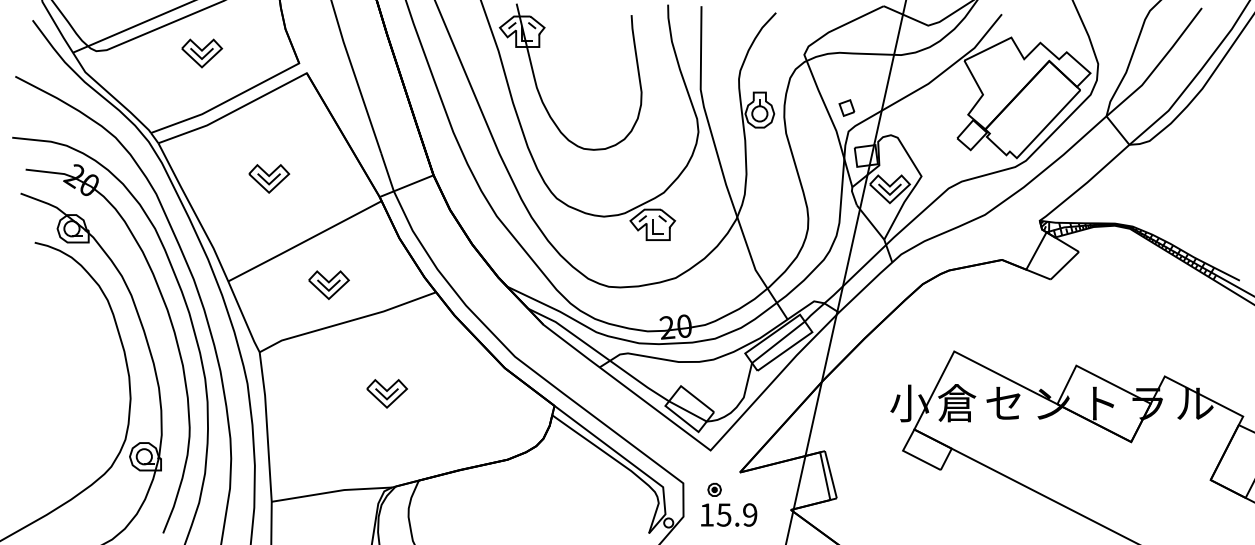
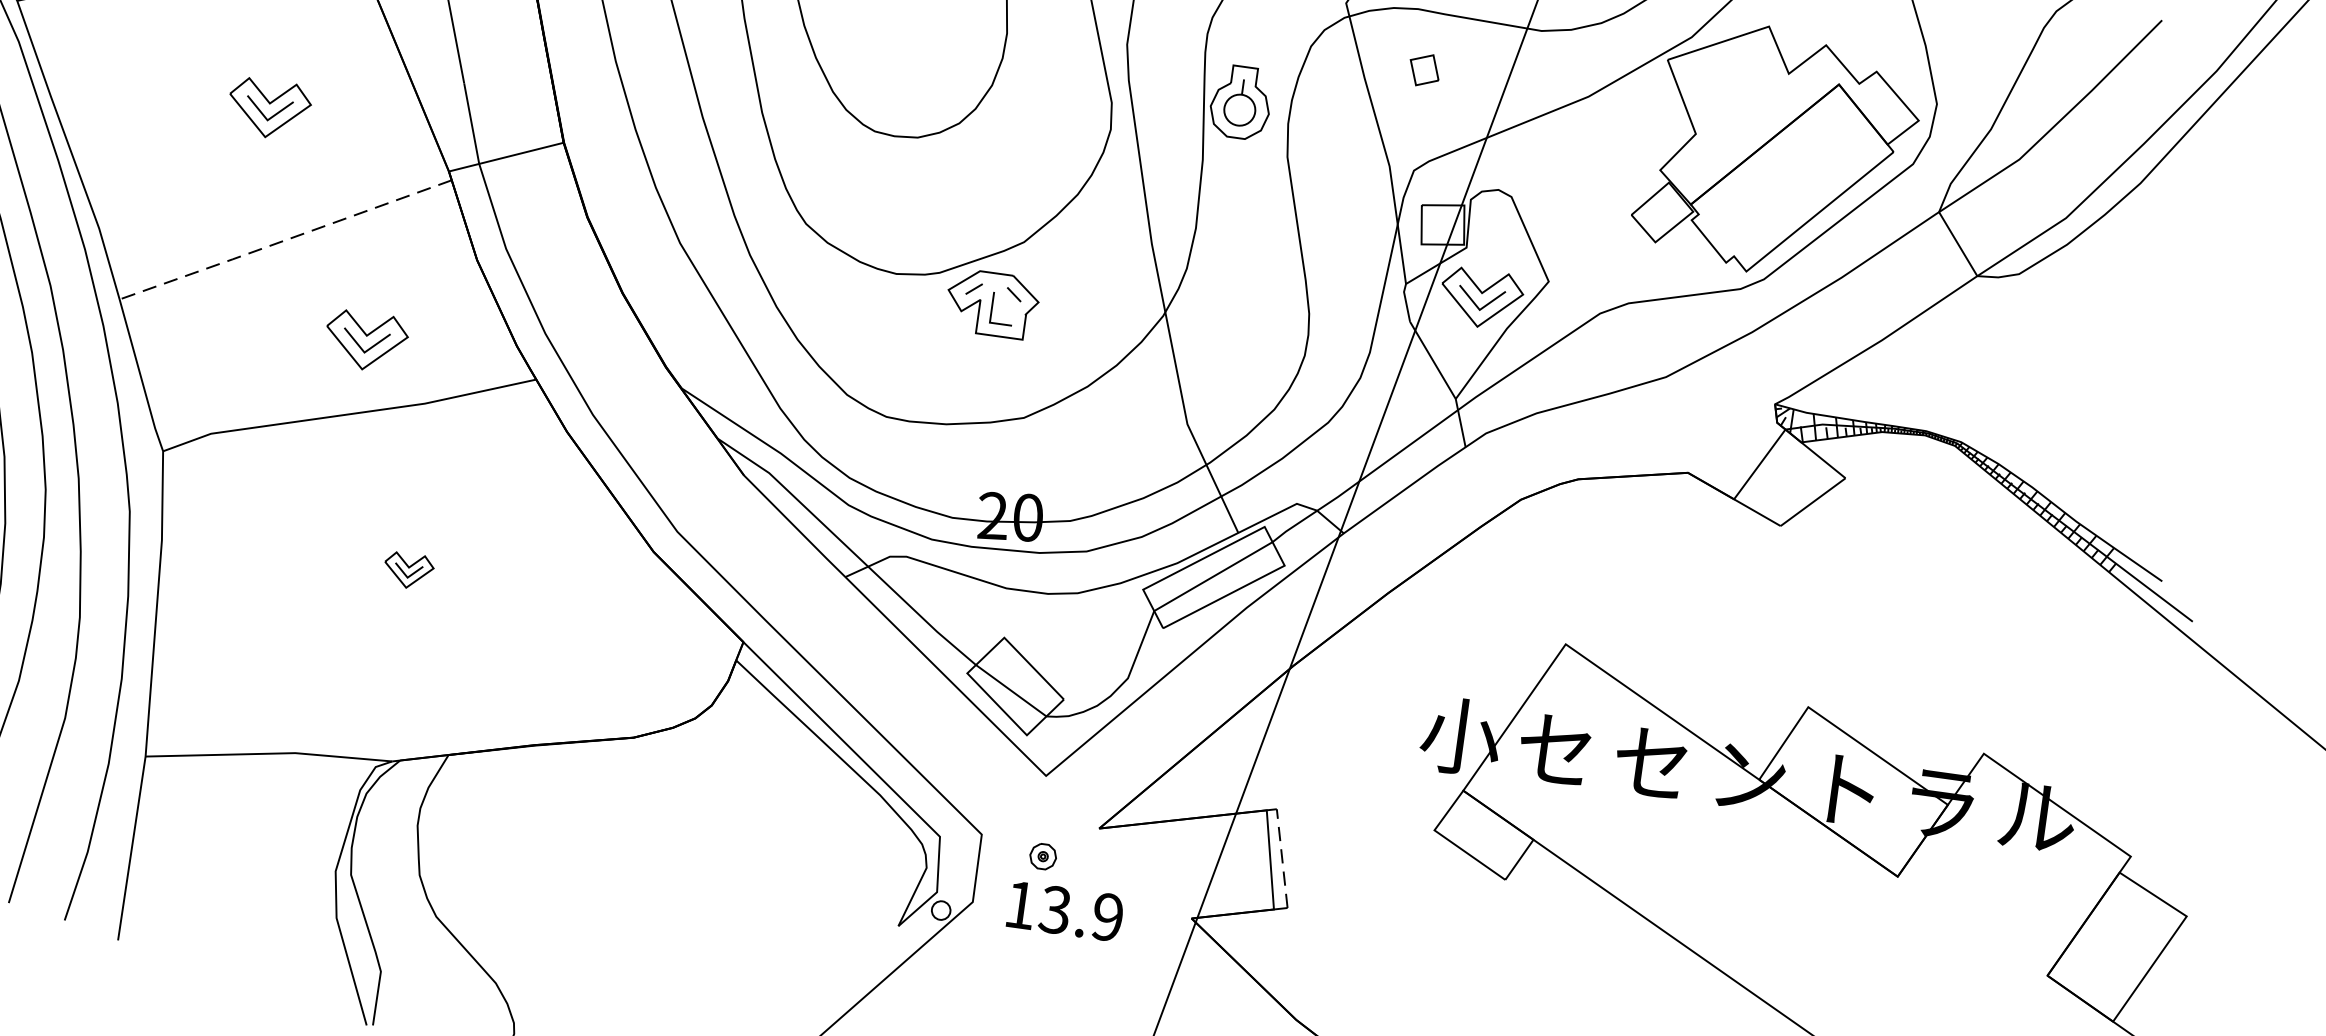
part: (846, 107) -> (1423, 68), moved
part: (269, 178) -> (270, 108), moved
line: (304, 241) -> (284, 240), solid -> dashed
part: (328, 284) -> (365, 339), moved
part: (386, 393) -> (407, 570), size x0.6
text: (957, 403) -> (1557, 750), 倉 -> セ
line: (830, 474) -> (1281, 857), solid -> dashed
text: (724, 514) -> (1056, 909), 15.9 -> 13.9

